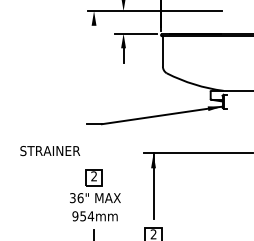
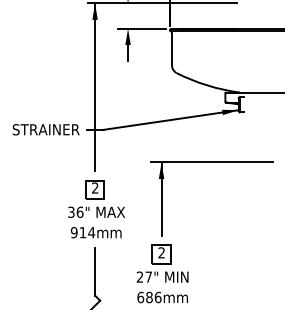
line: (94, 86) -> (95, 87), added
text: (49, 150) -> (45, 129), moved
text: (82, 216) -> (82, 232), 954mm -> 914mm

